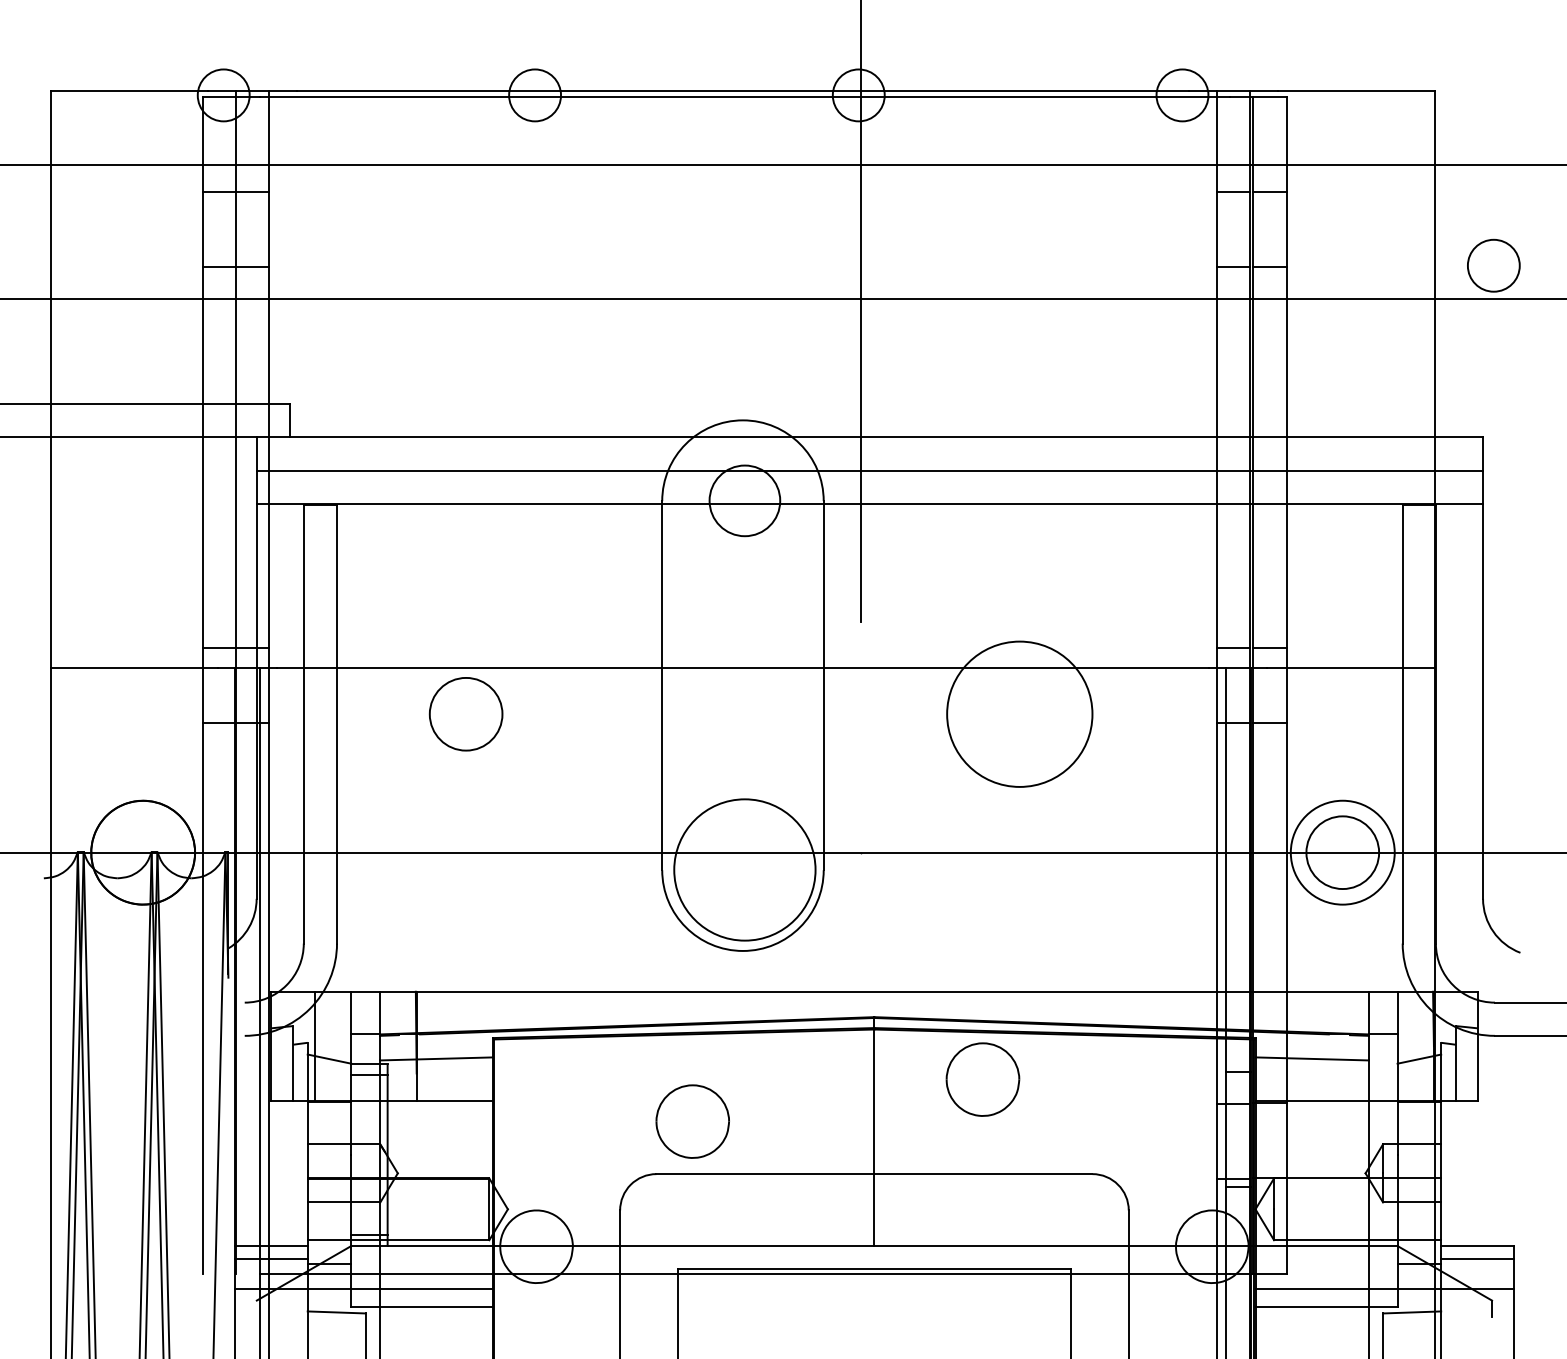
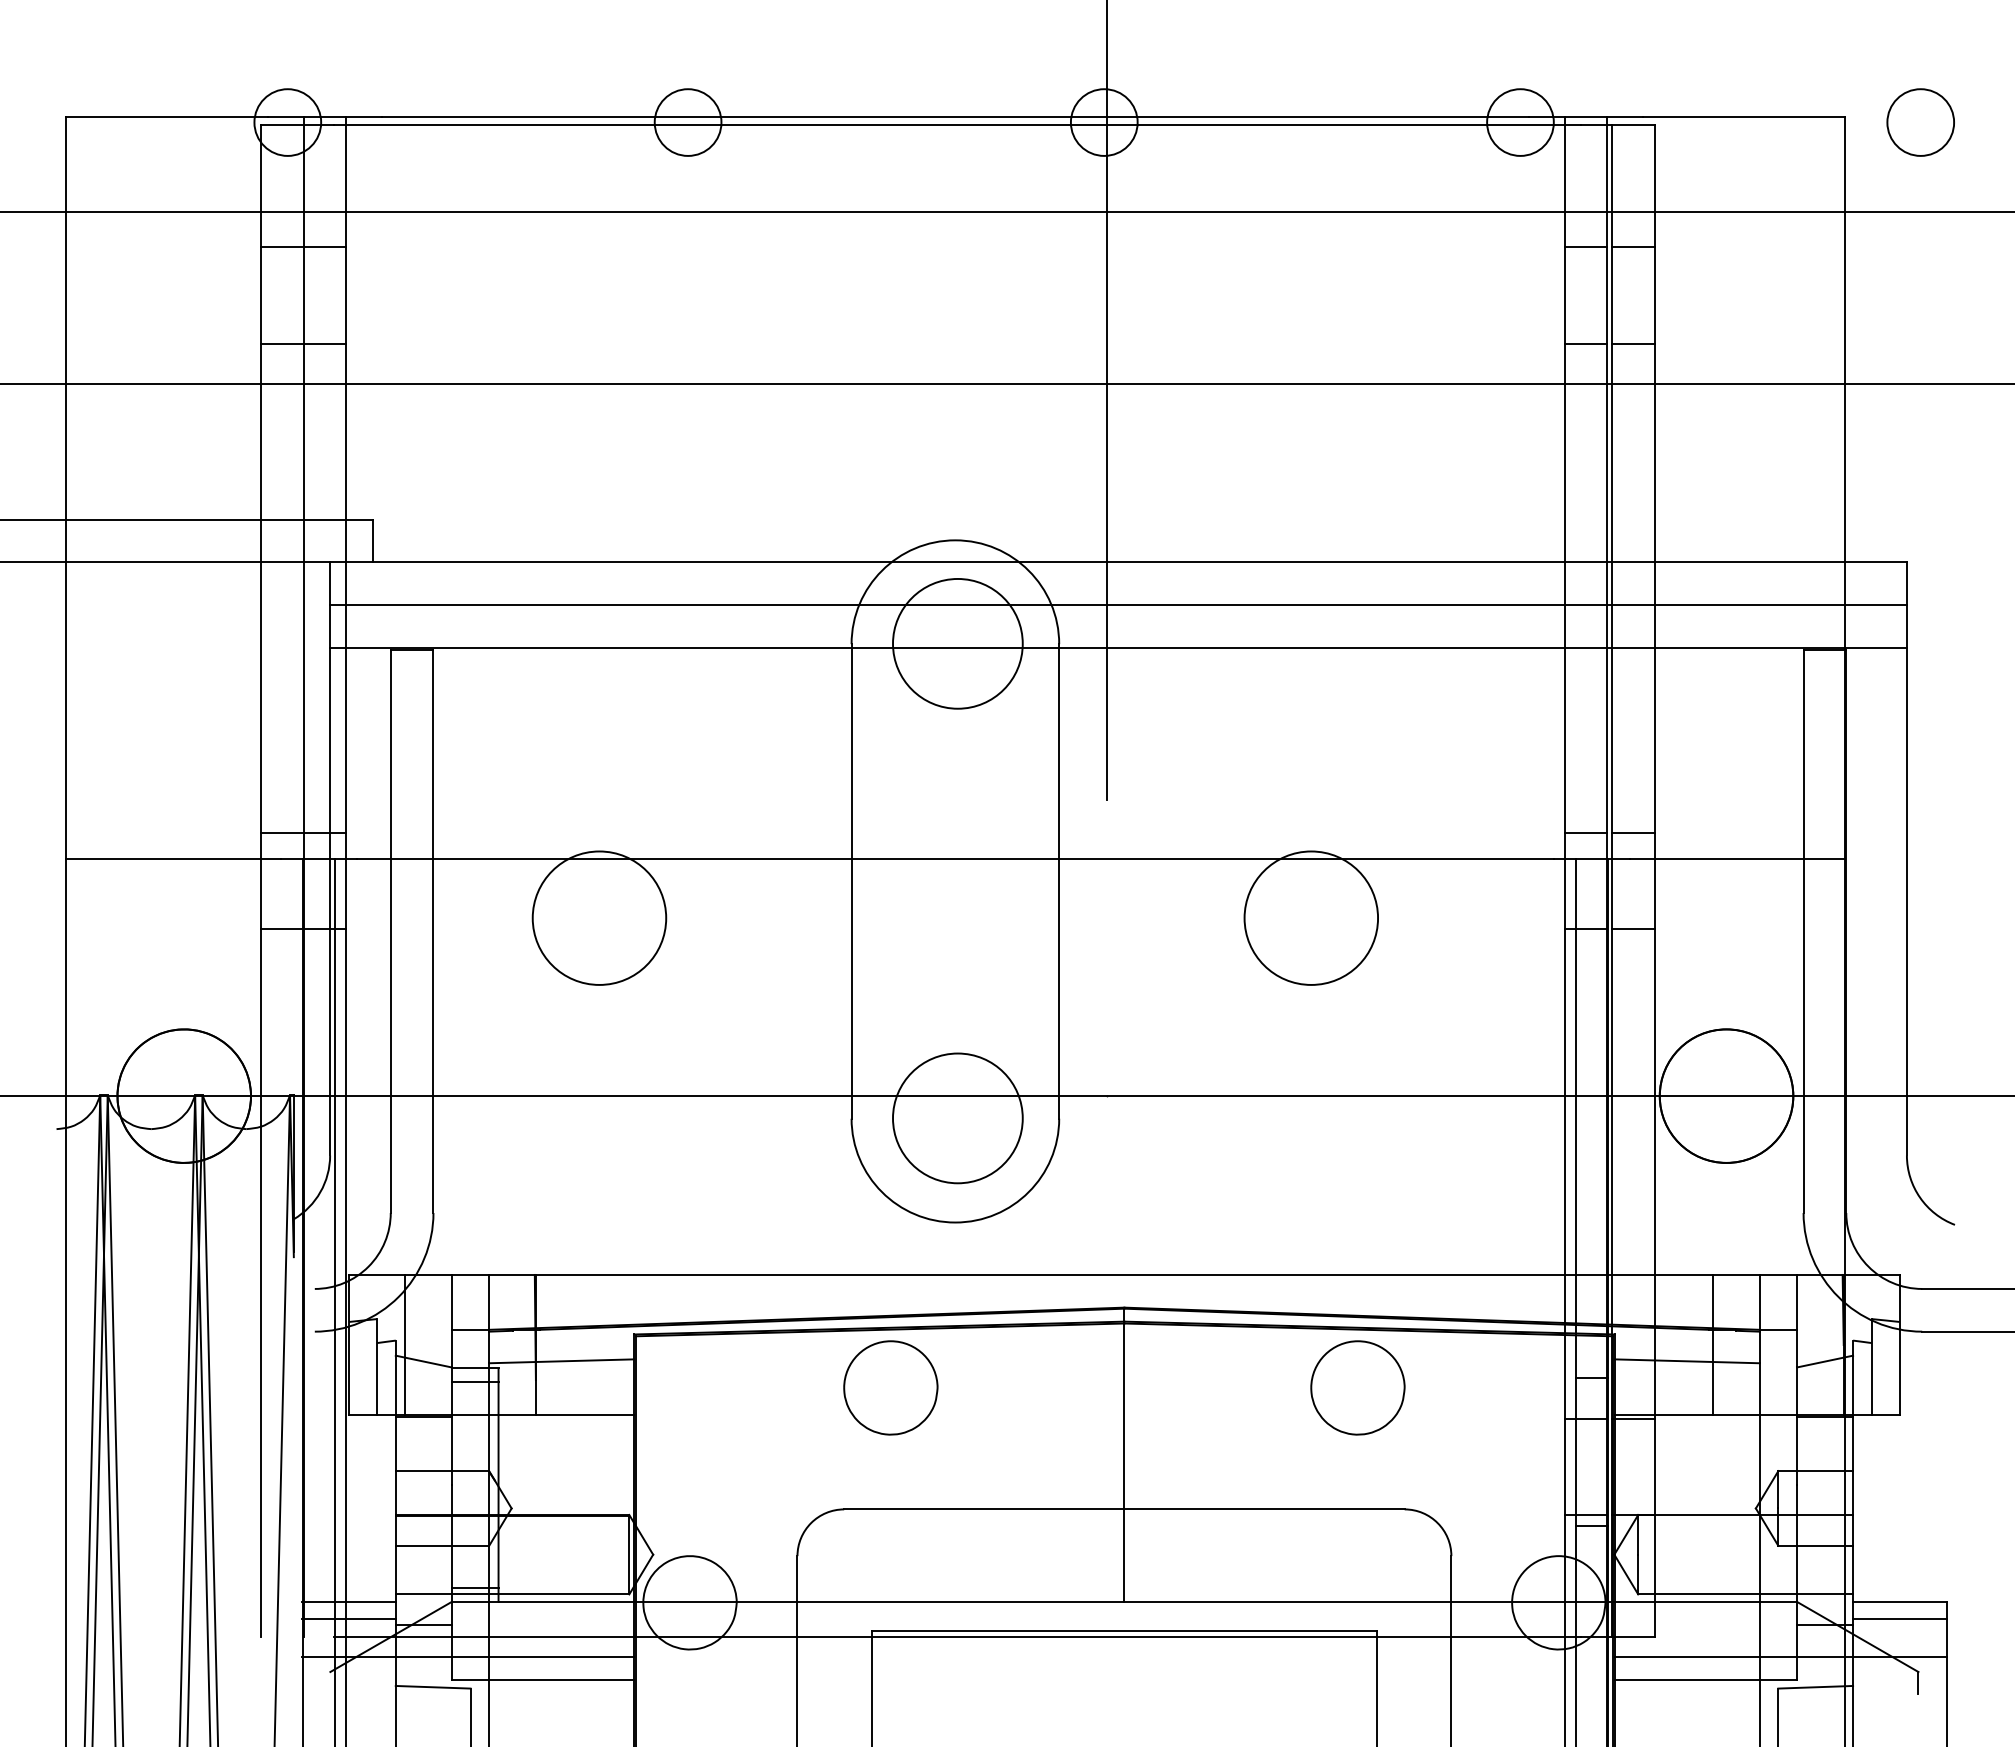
circle: (1493, 265) -> (1920, 122), moved
circle: (744, 500) -> (957, 643), size x1.43
circle: (466, 713) -> (599, 917), size x1.43
circle: (1019, 713) -> (1311, 917), size x0.71
circle: (1342, 852) -> (1726, 1095), size x1.43
circle: (744, 870) -> (957, 1118), size x0.71
line: (1331, 1045) -> (1712, 1344), added
part: (982, 1079) -> (1357, 1387), moved
part: (692, 1121) -> (890, 1387), moved

